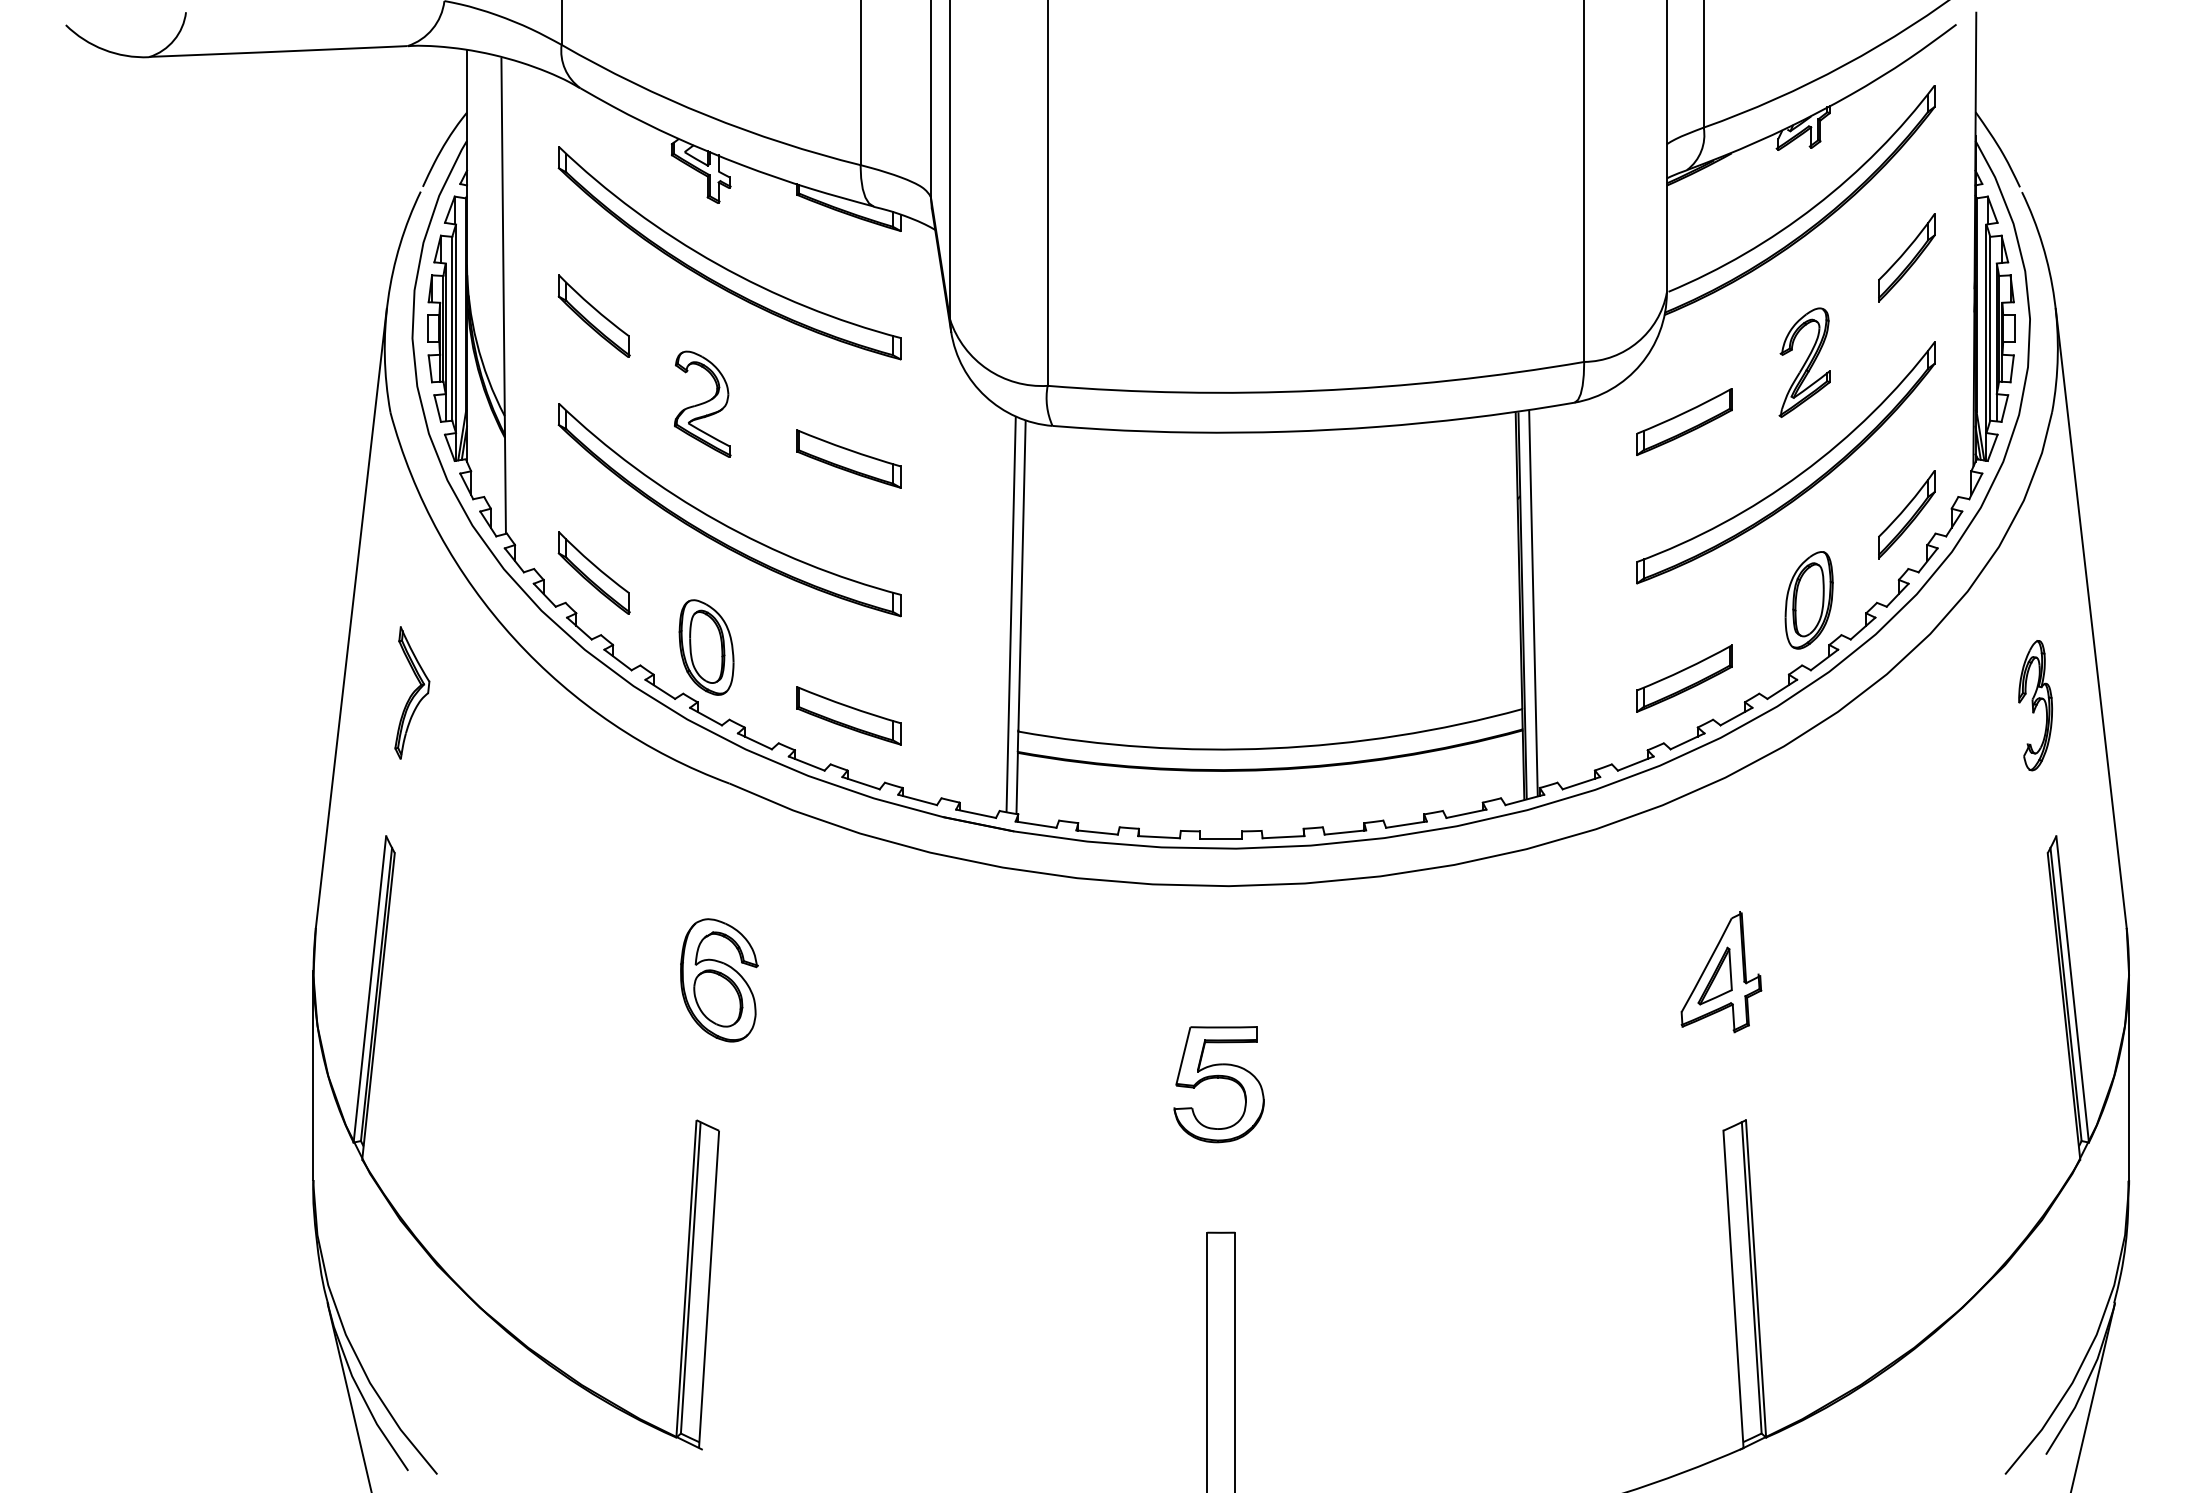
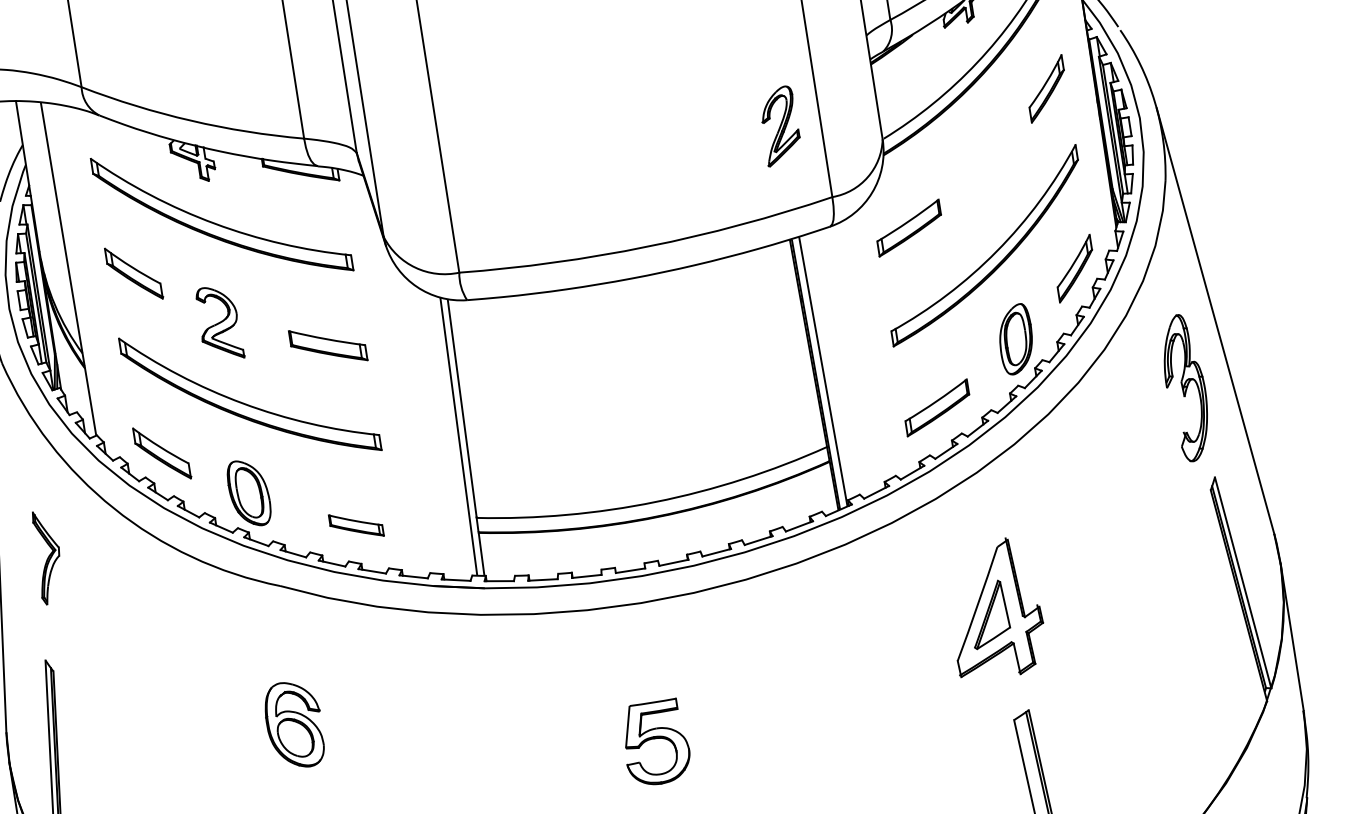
part: (1804, 362) -> (779, 126), moved
part: (2035, 705) -> (1186, 388), size x1.6
part: (848, 715) -> (356, 525), size x0.7
part: (1721, 972) -> (995, 609), size x1.6

